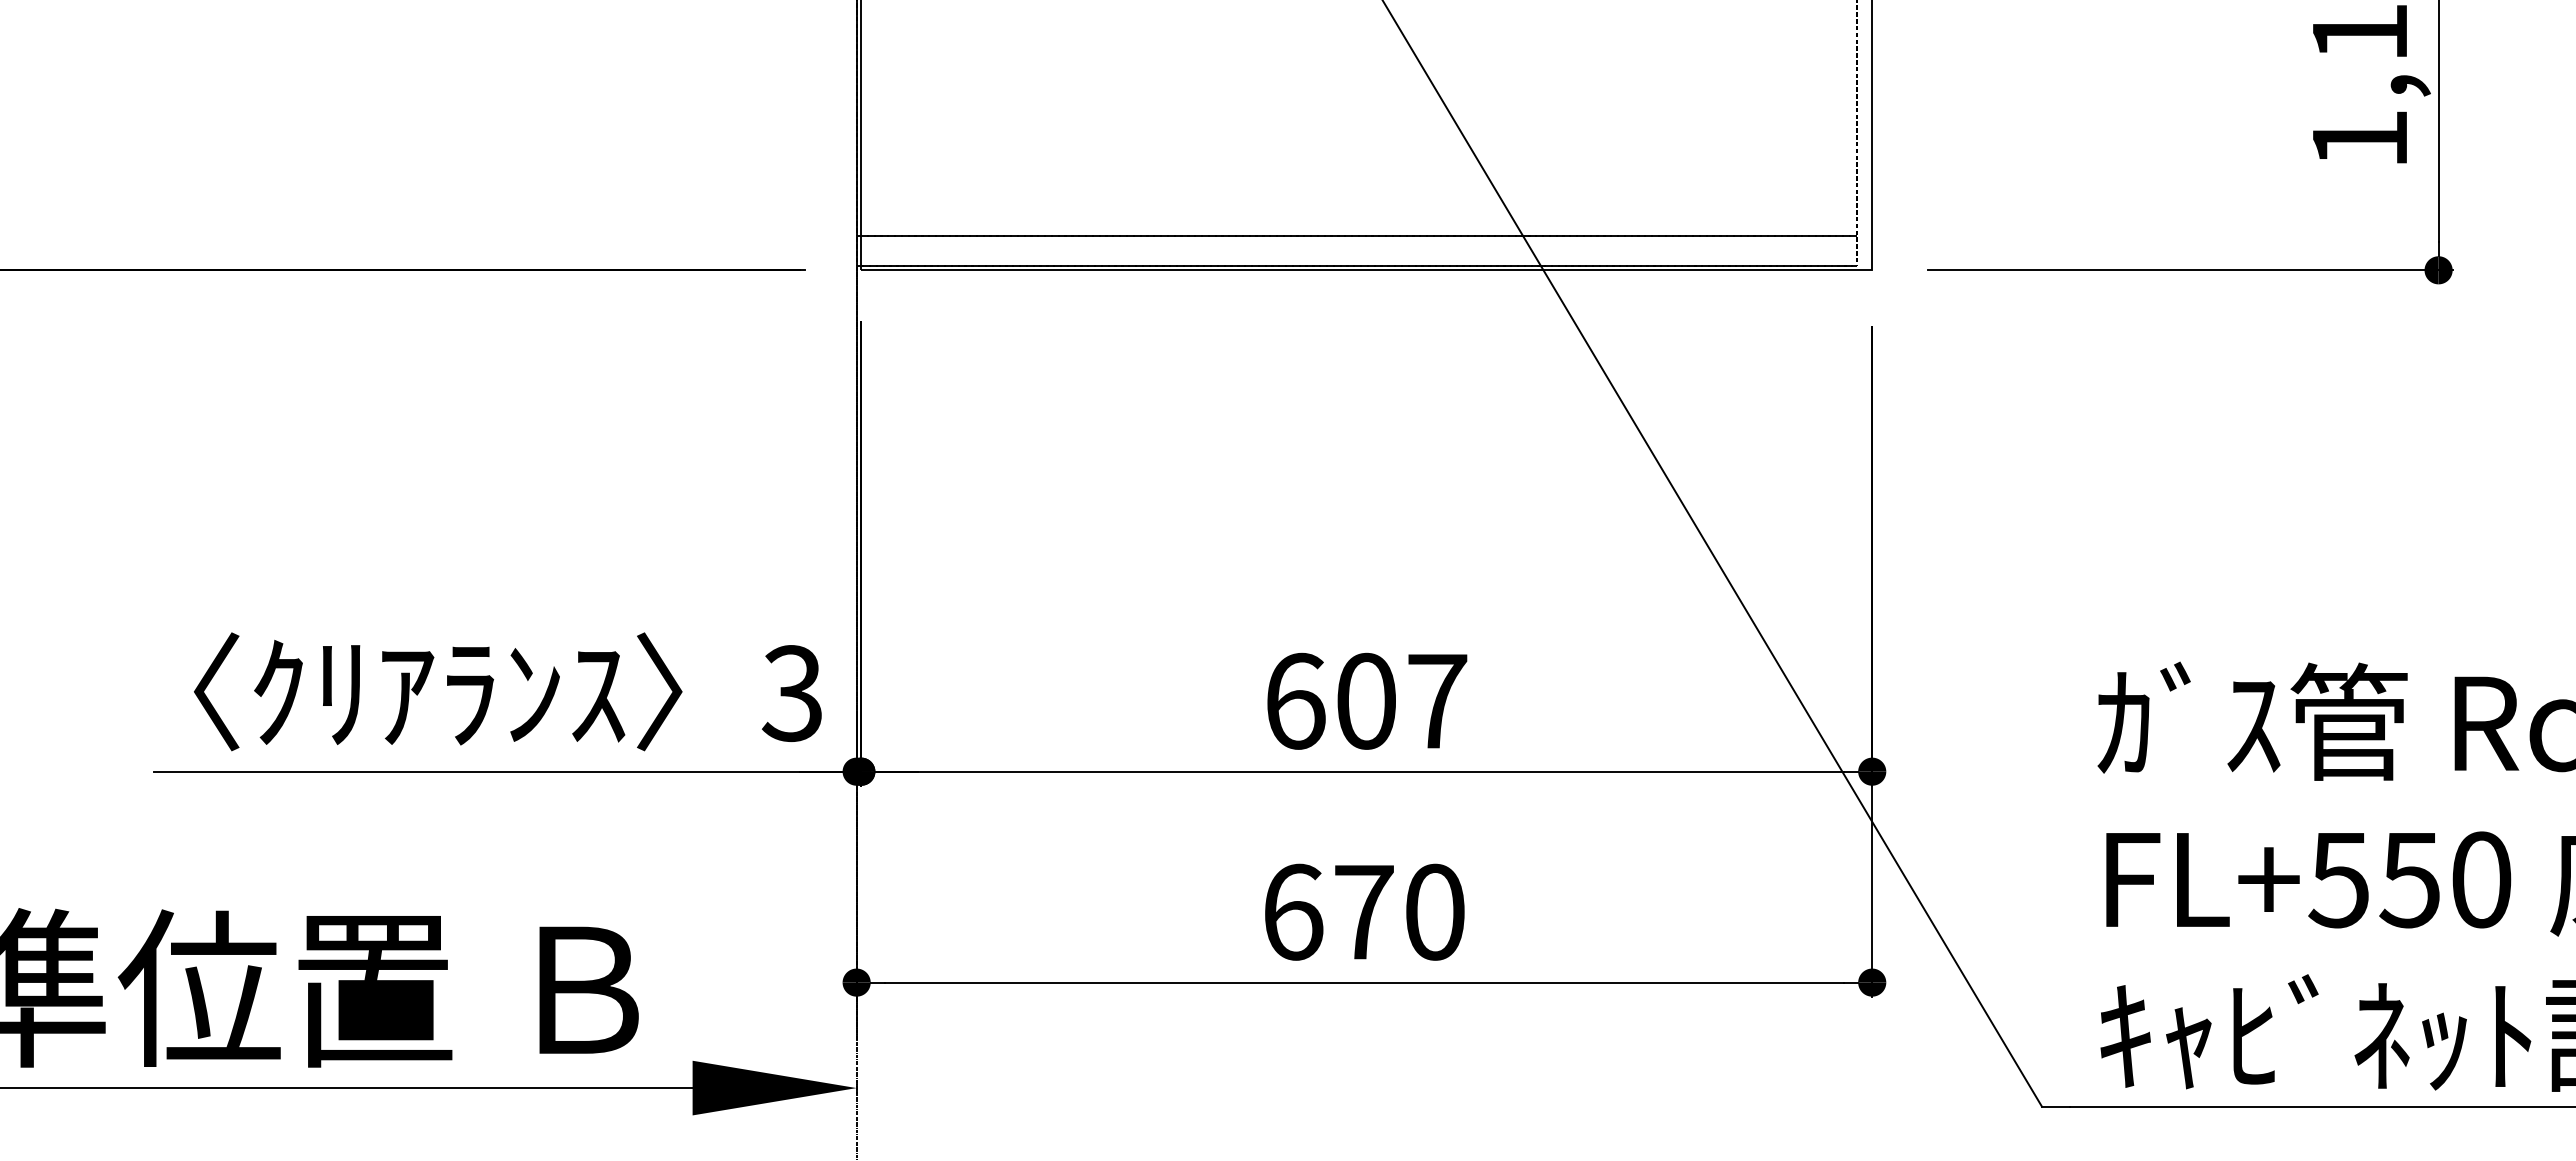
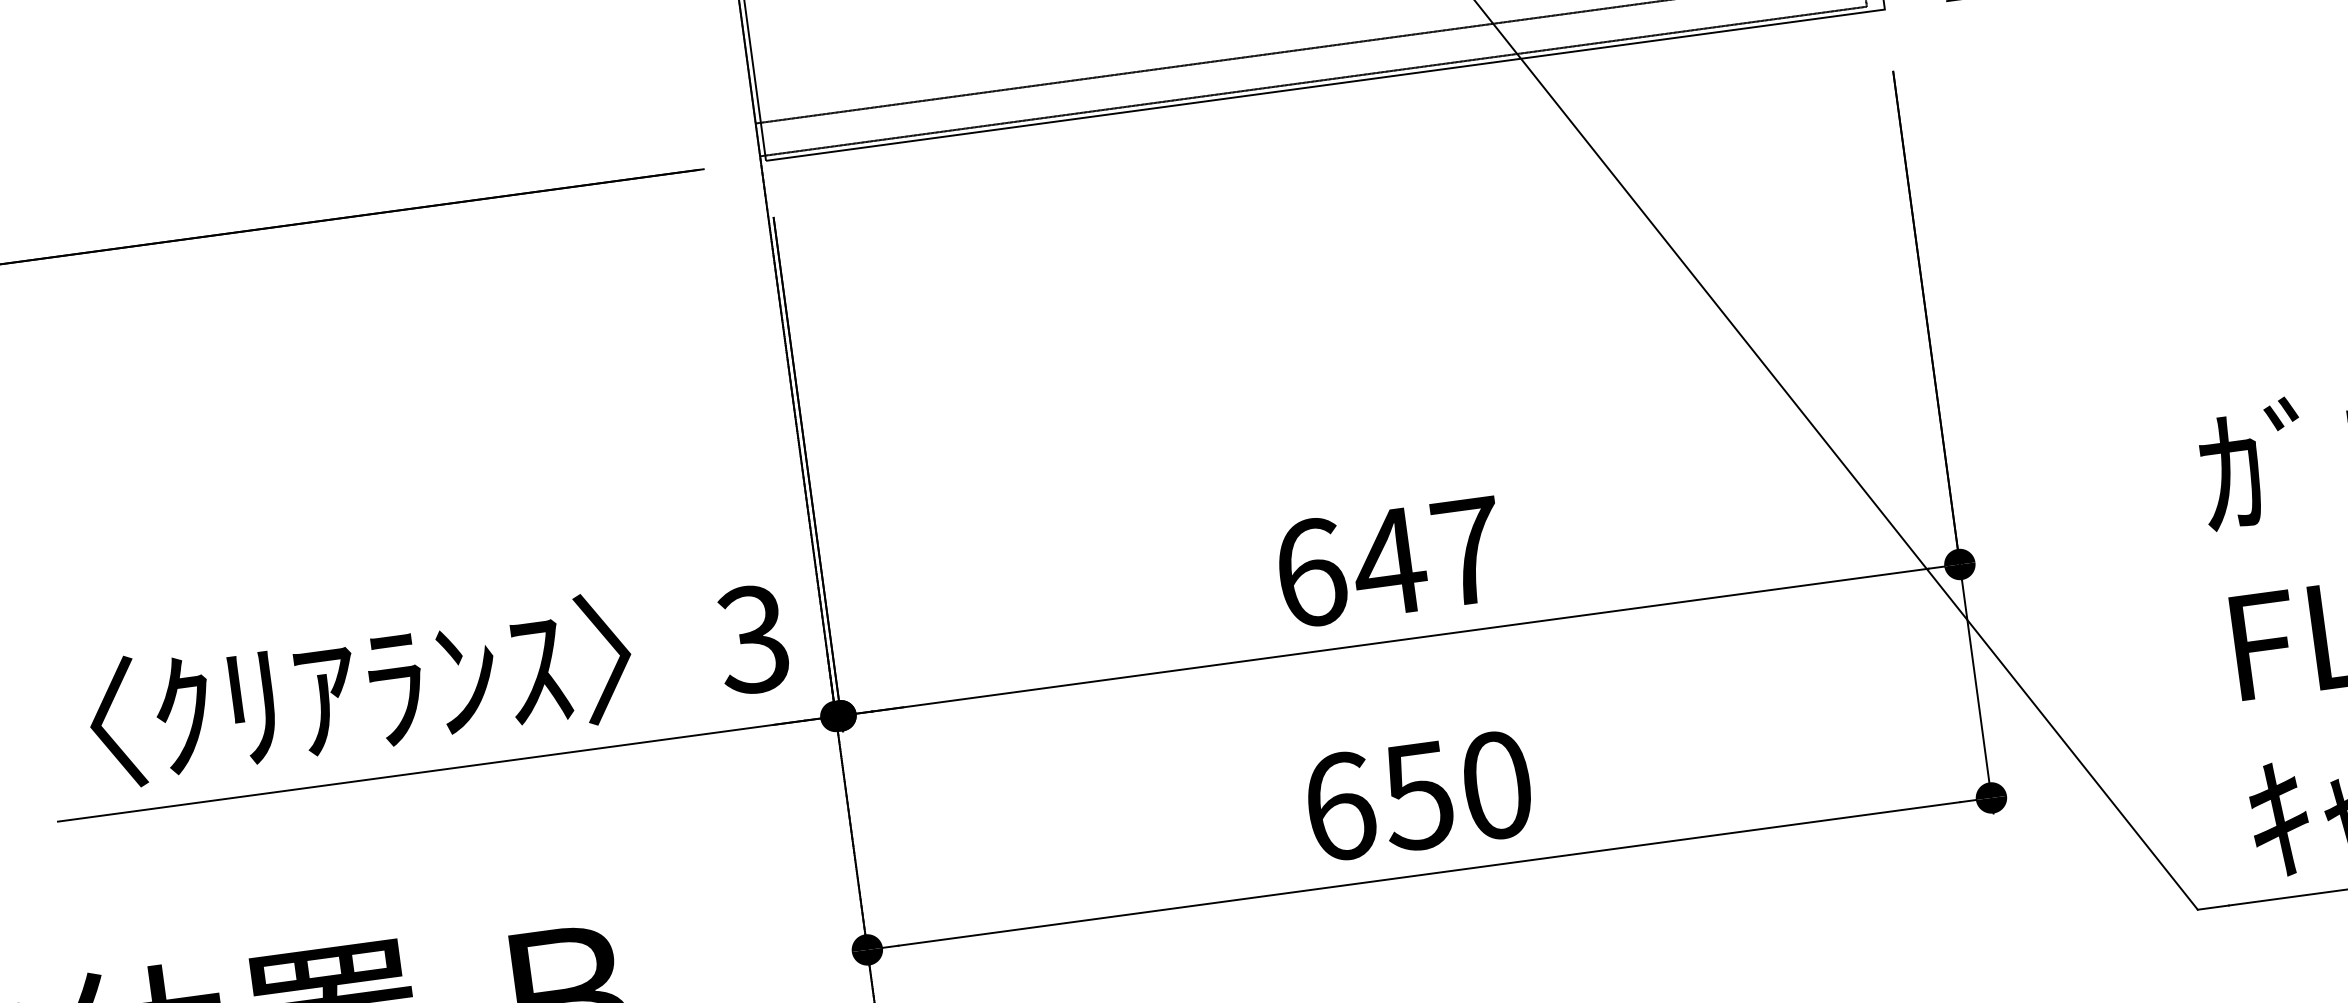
text: (1365, 700) -> (1388, 561), 607 -> 647
text: (1362, 912) -> (1416, 796), 670 -> 650

